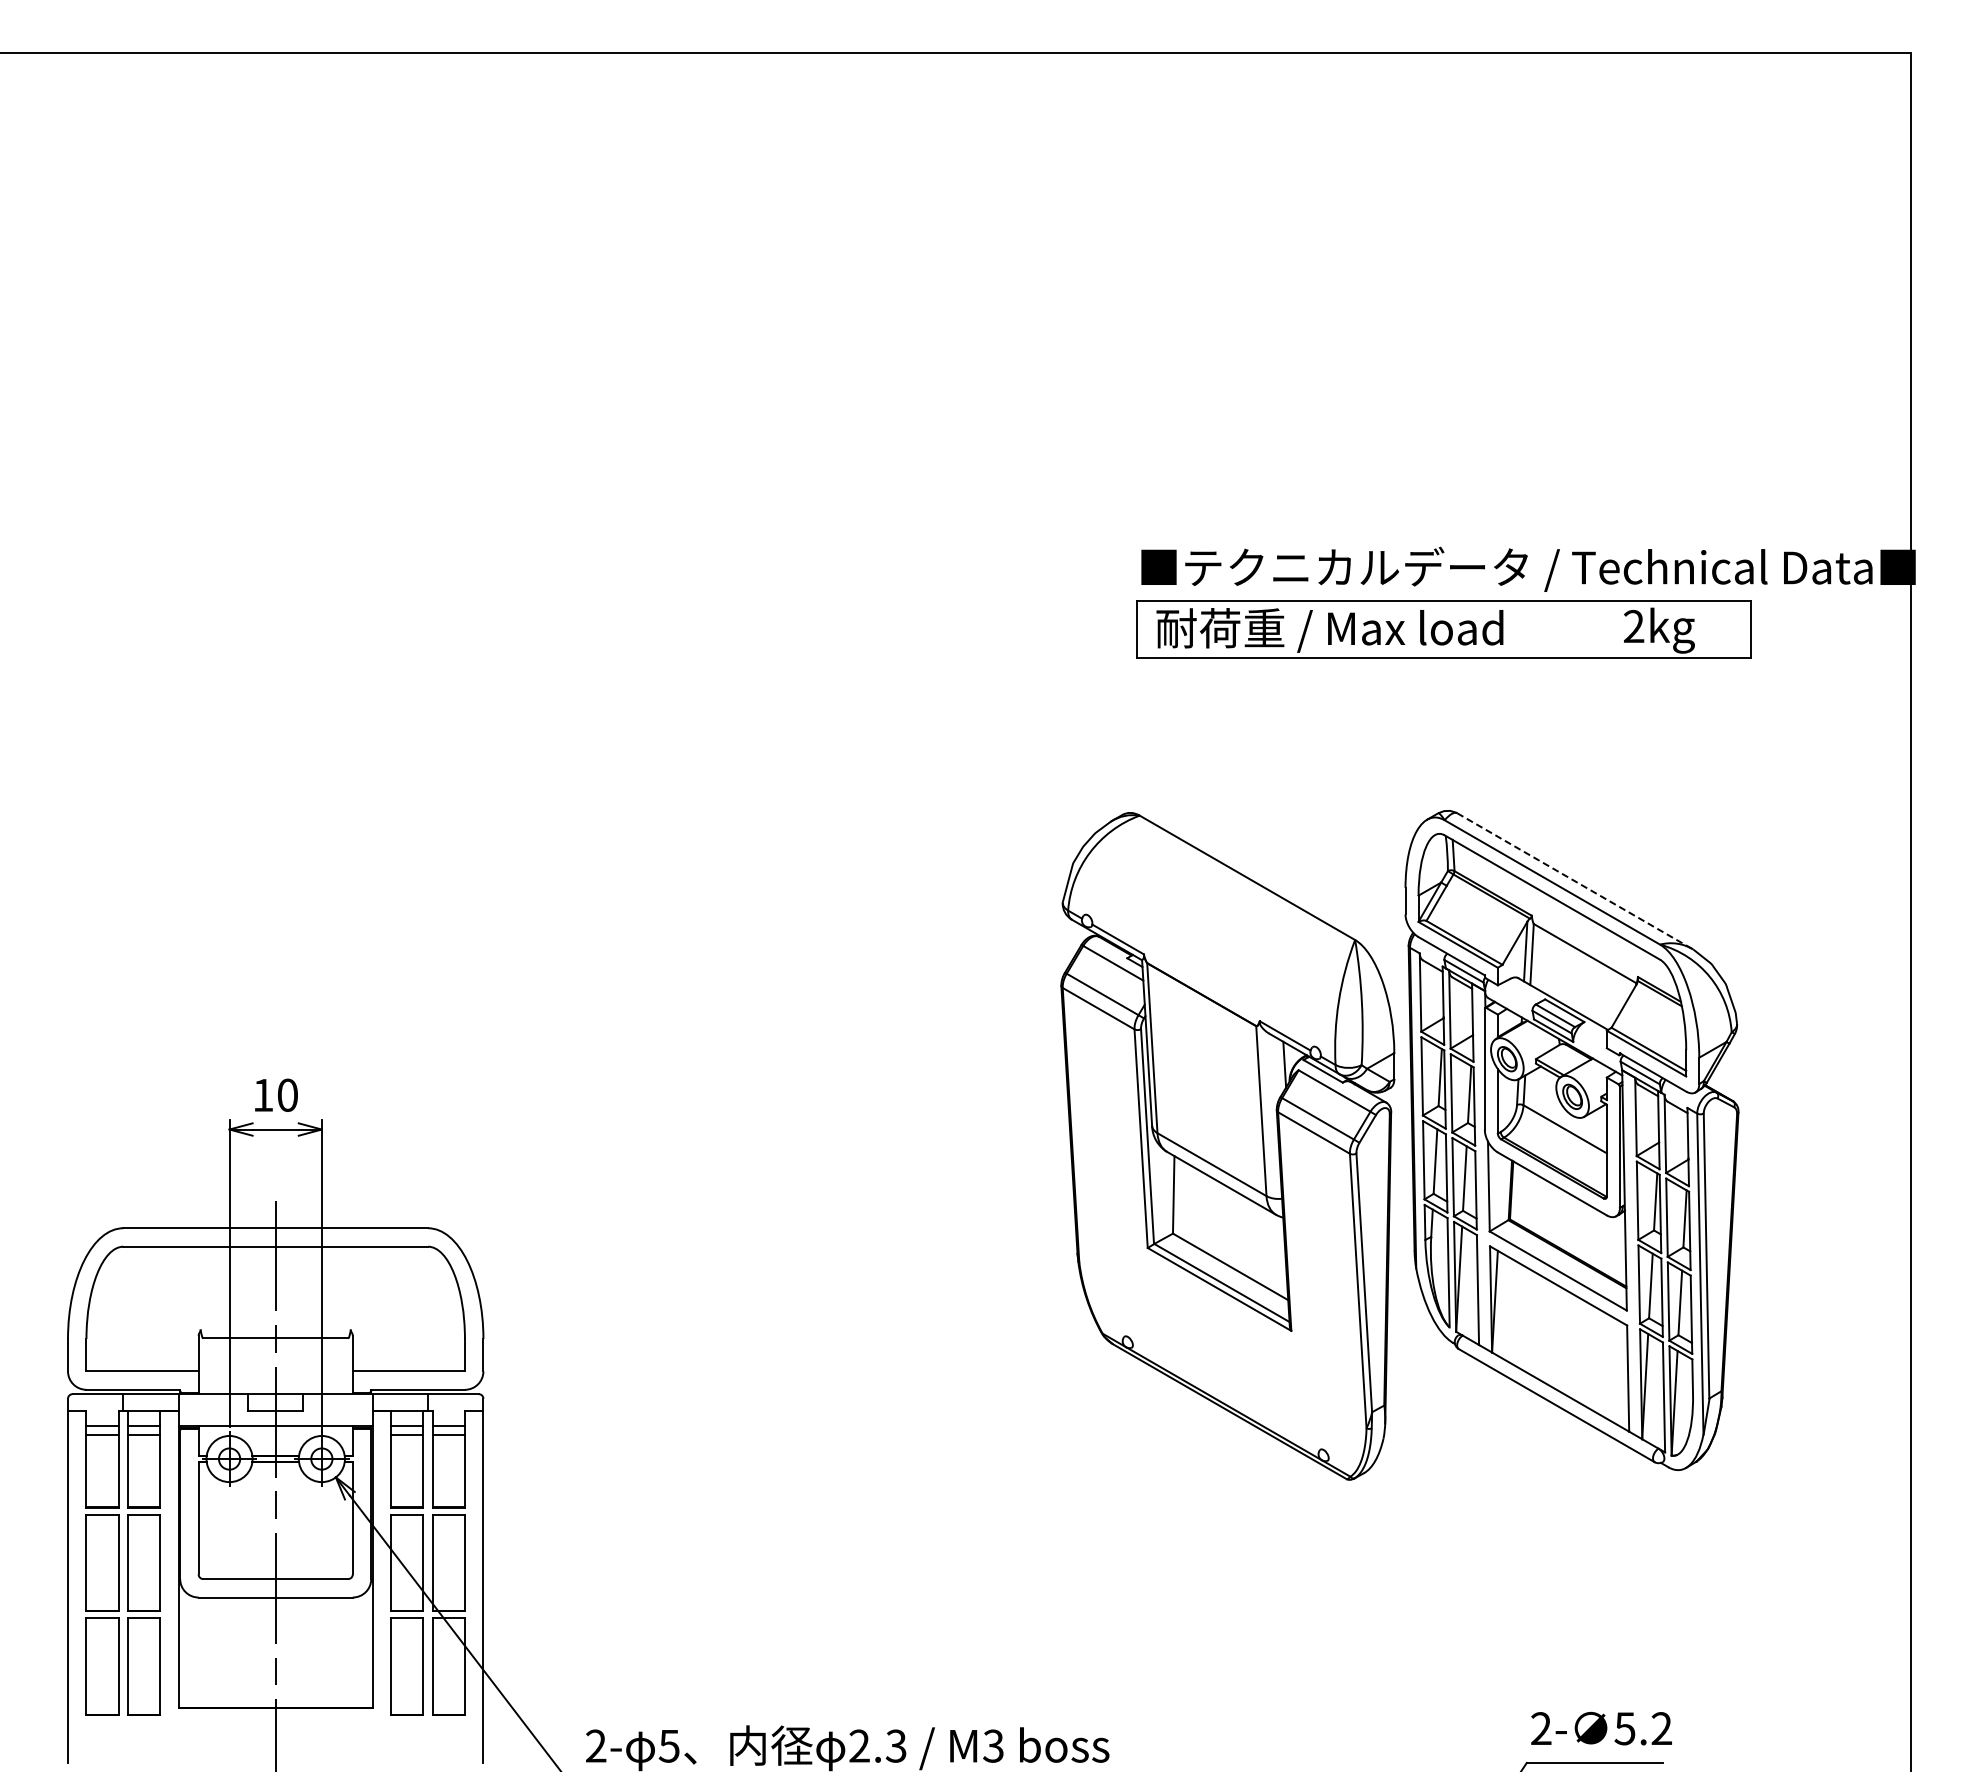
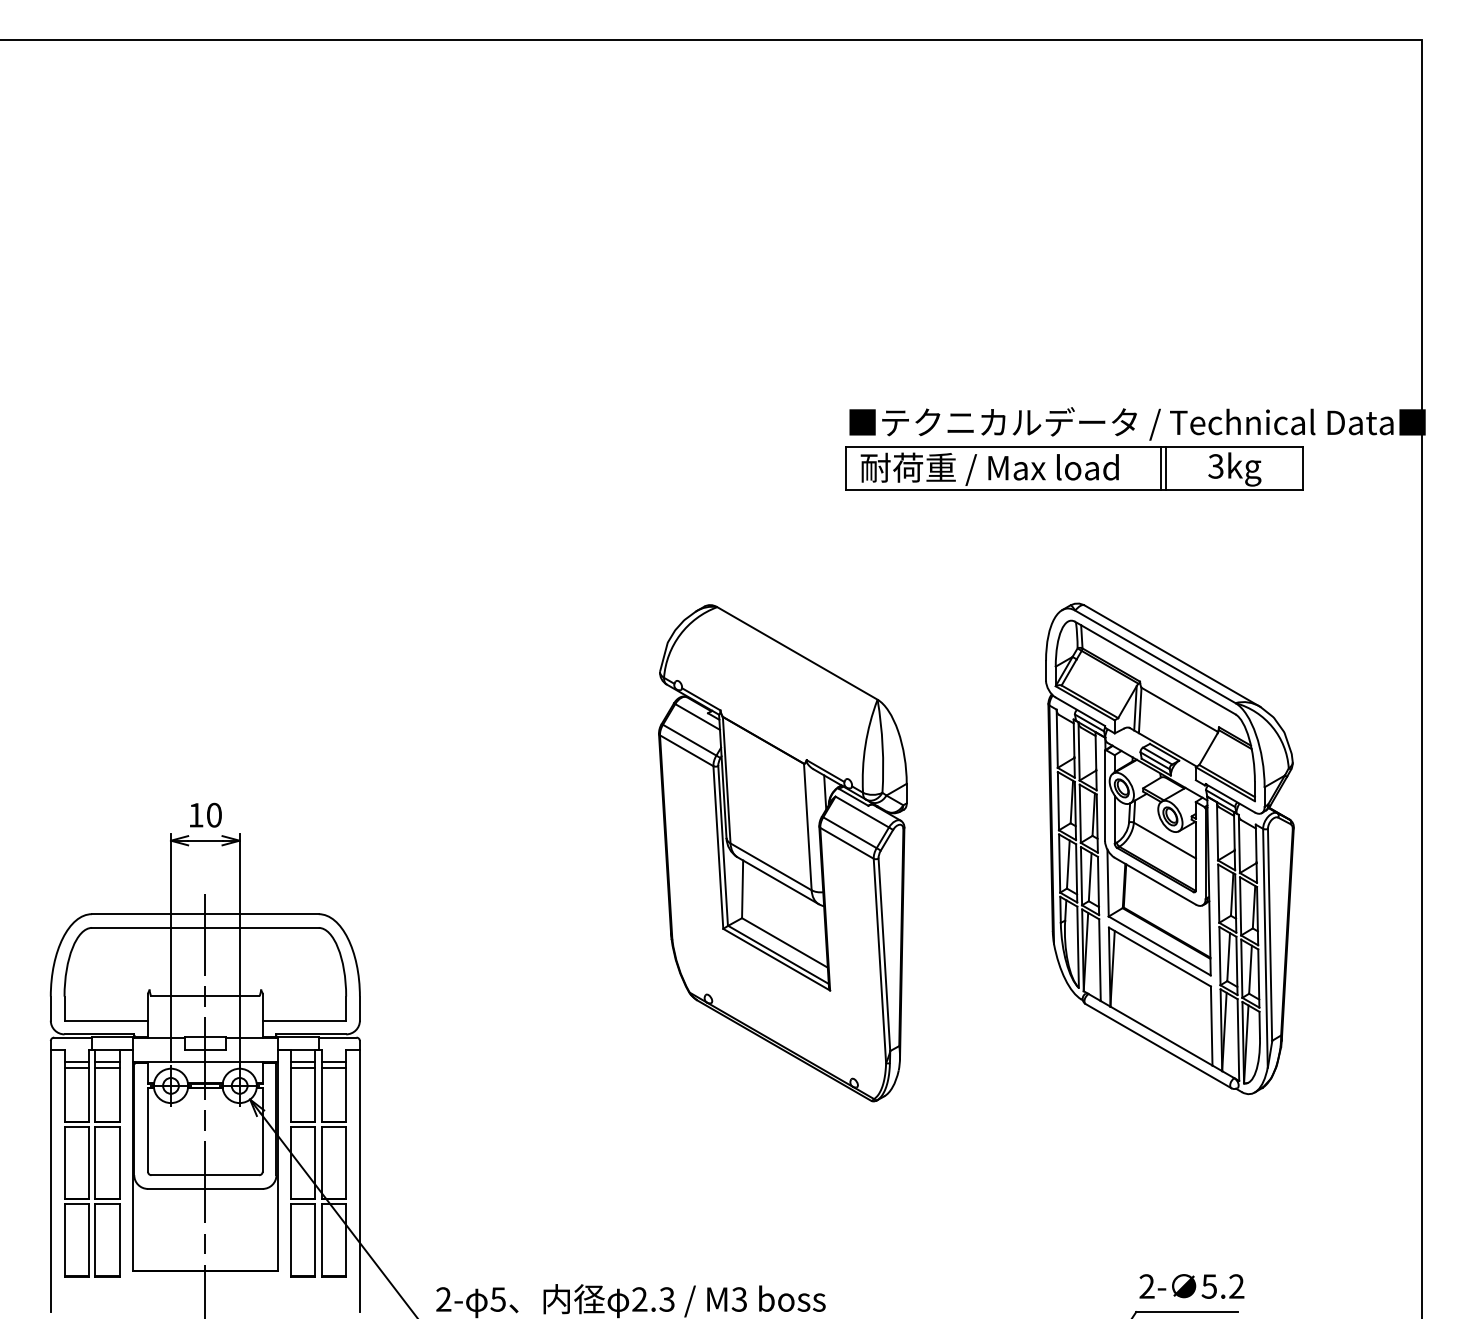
text: (1633, 626) -> (1215, 466), 2kg -> 3kg
line: (1560, 628) -> (1161, 467), added
line: (1566, 628) -> (1165, 467), added
line: (1575, 881) -> (1172, 656), dashed -> solid
part: (1227, 1146) -> (782, 853), moved

